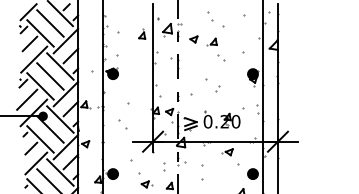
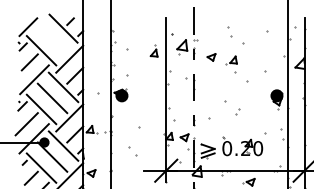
line: (50, 23) -> (52, 39), removed
part: (221, 57) -> (242, 77), size x1.6

